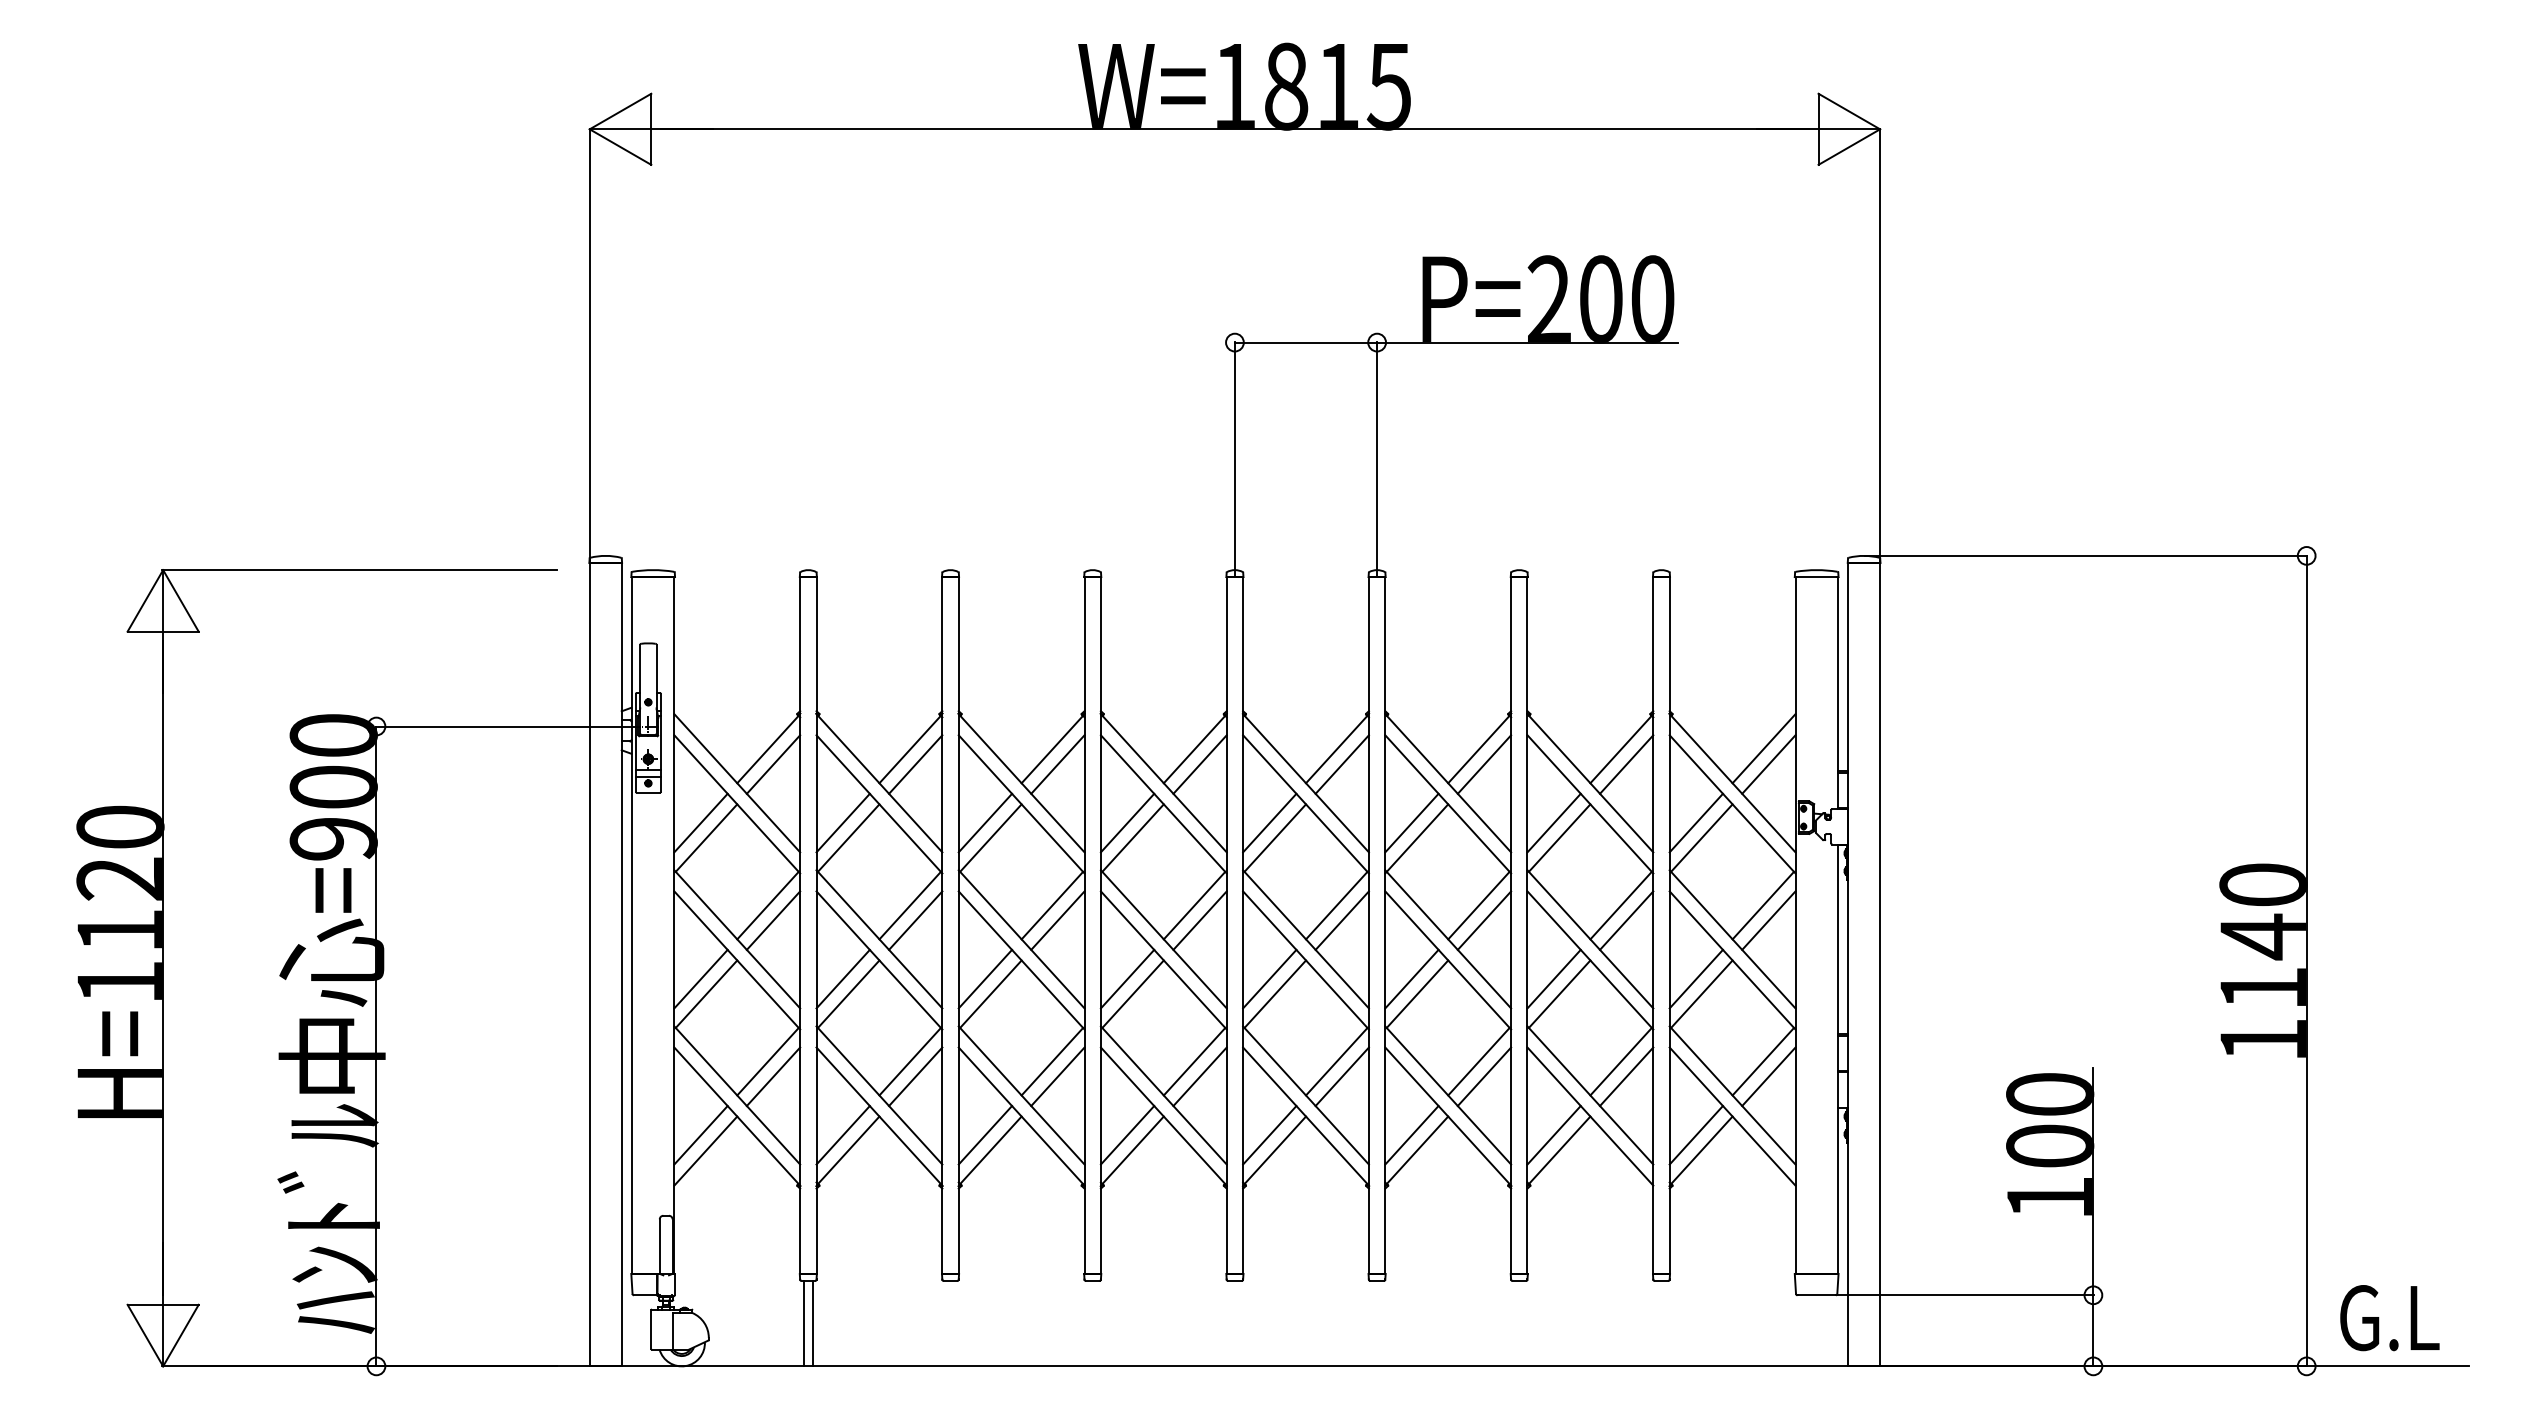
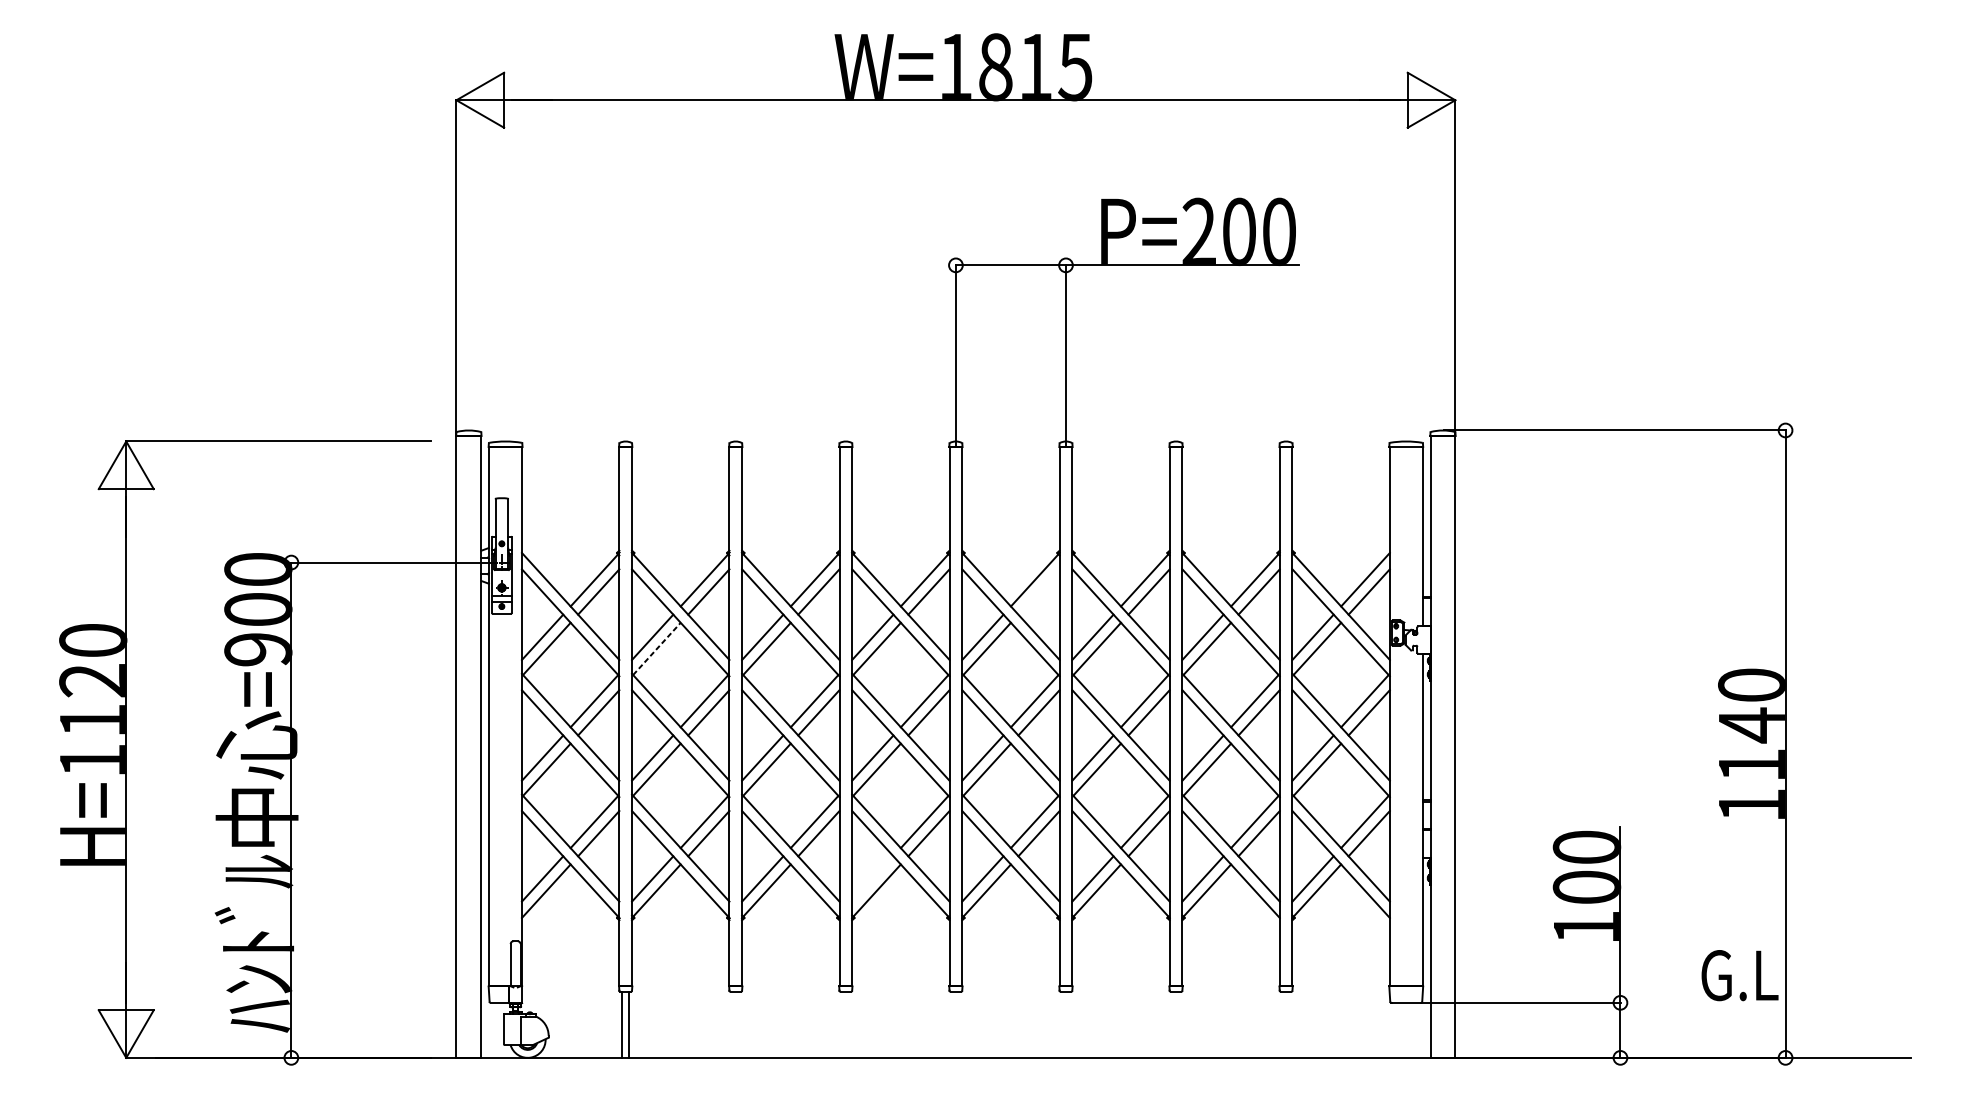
line: (1341, 764) -> (1038, 591), removed
line: (848, 838) -> (656, 649), solid -> dashed
line: (1127, 1135) -> (872, 879), removed
text: (2389, 1318) -> (1739, 975), moved

